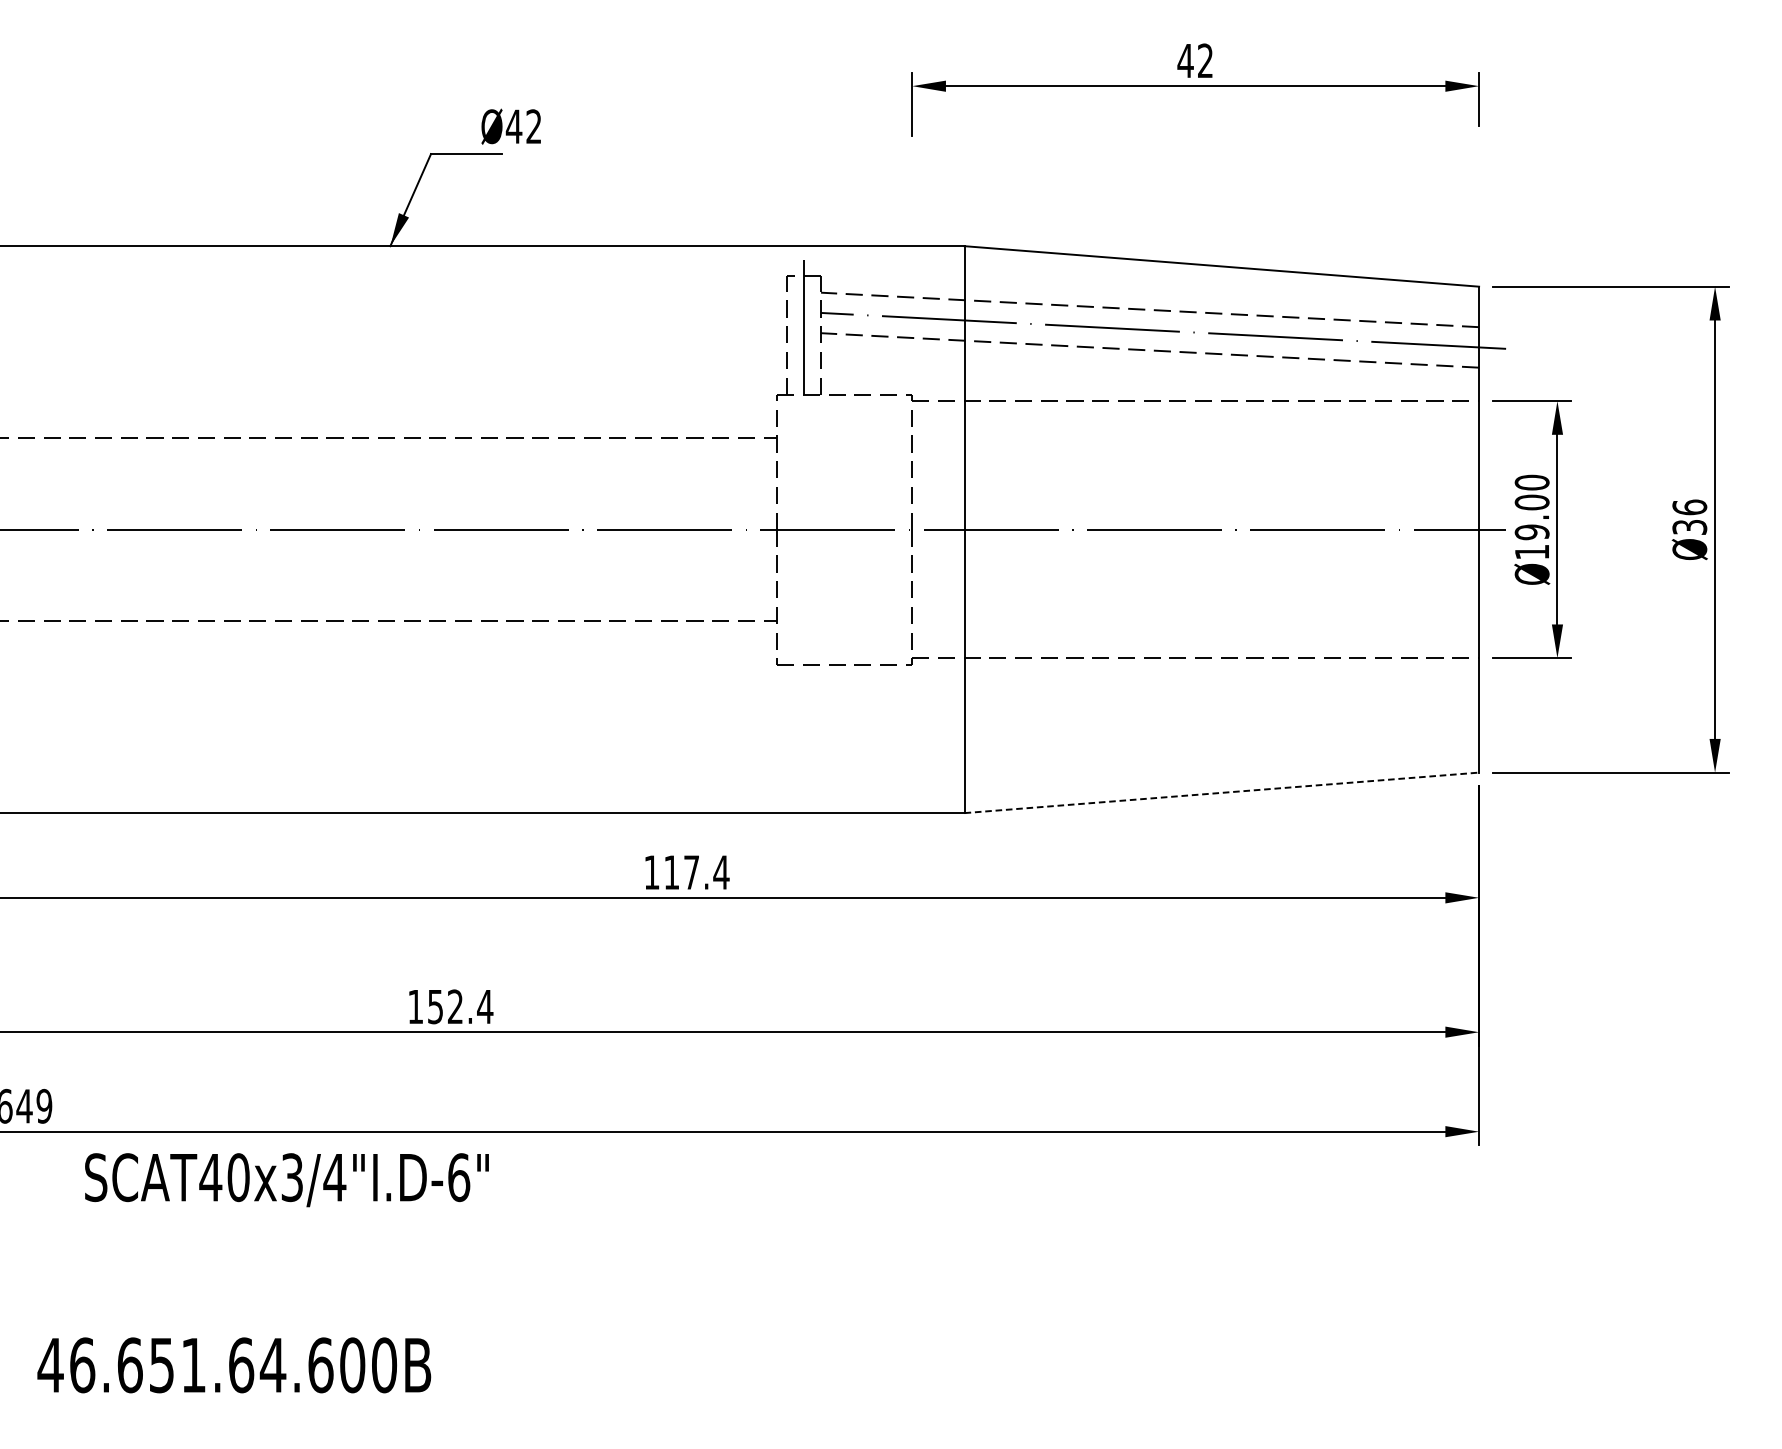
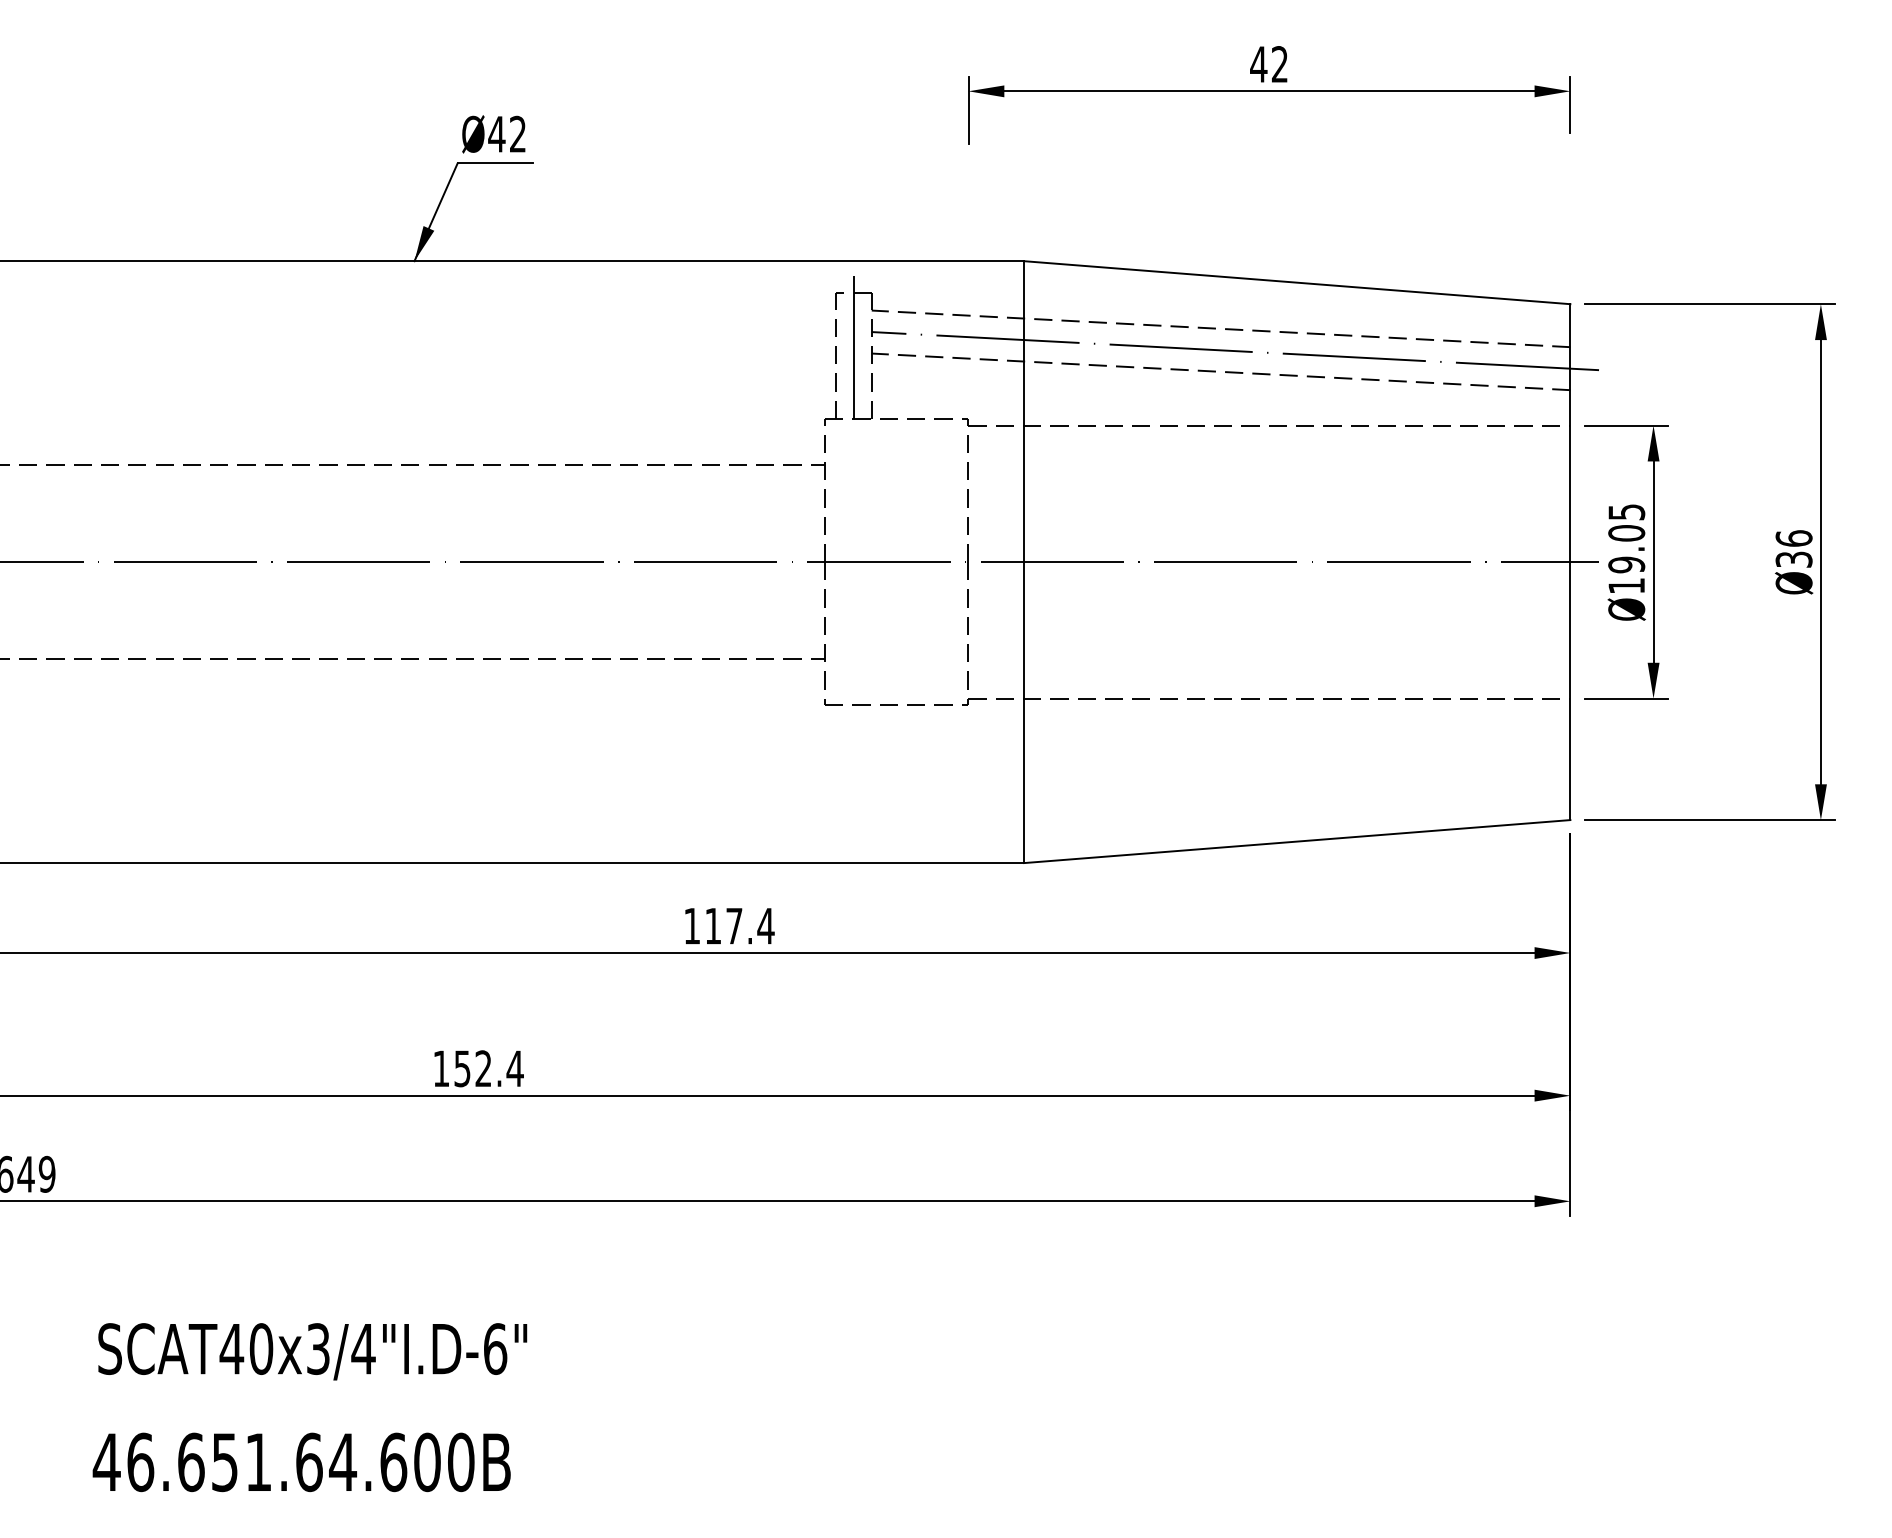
text: (510, 126) -> (493, 134), moved
text: (1531, 482) -> (1626, 512), 19.00 -> 19.05
line: (1222, 792) -> (1297, 841), dashed -> solid
text: (286, 1179) -> (312, 1351), moved
text: (234, 1365) -> (301, 1462), moved

